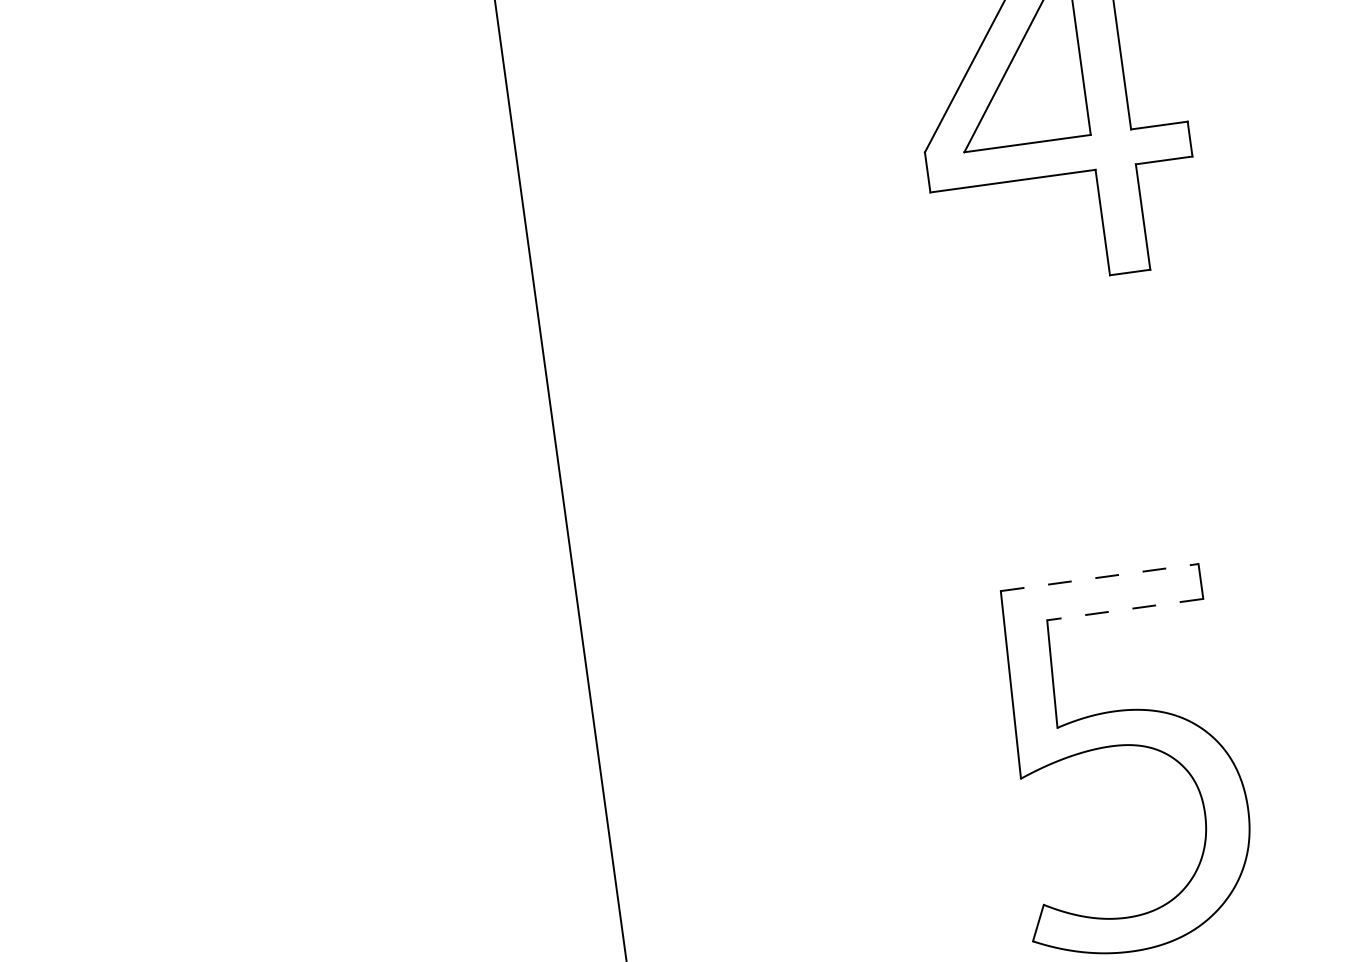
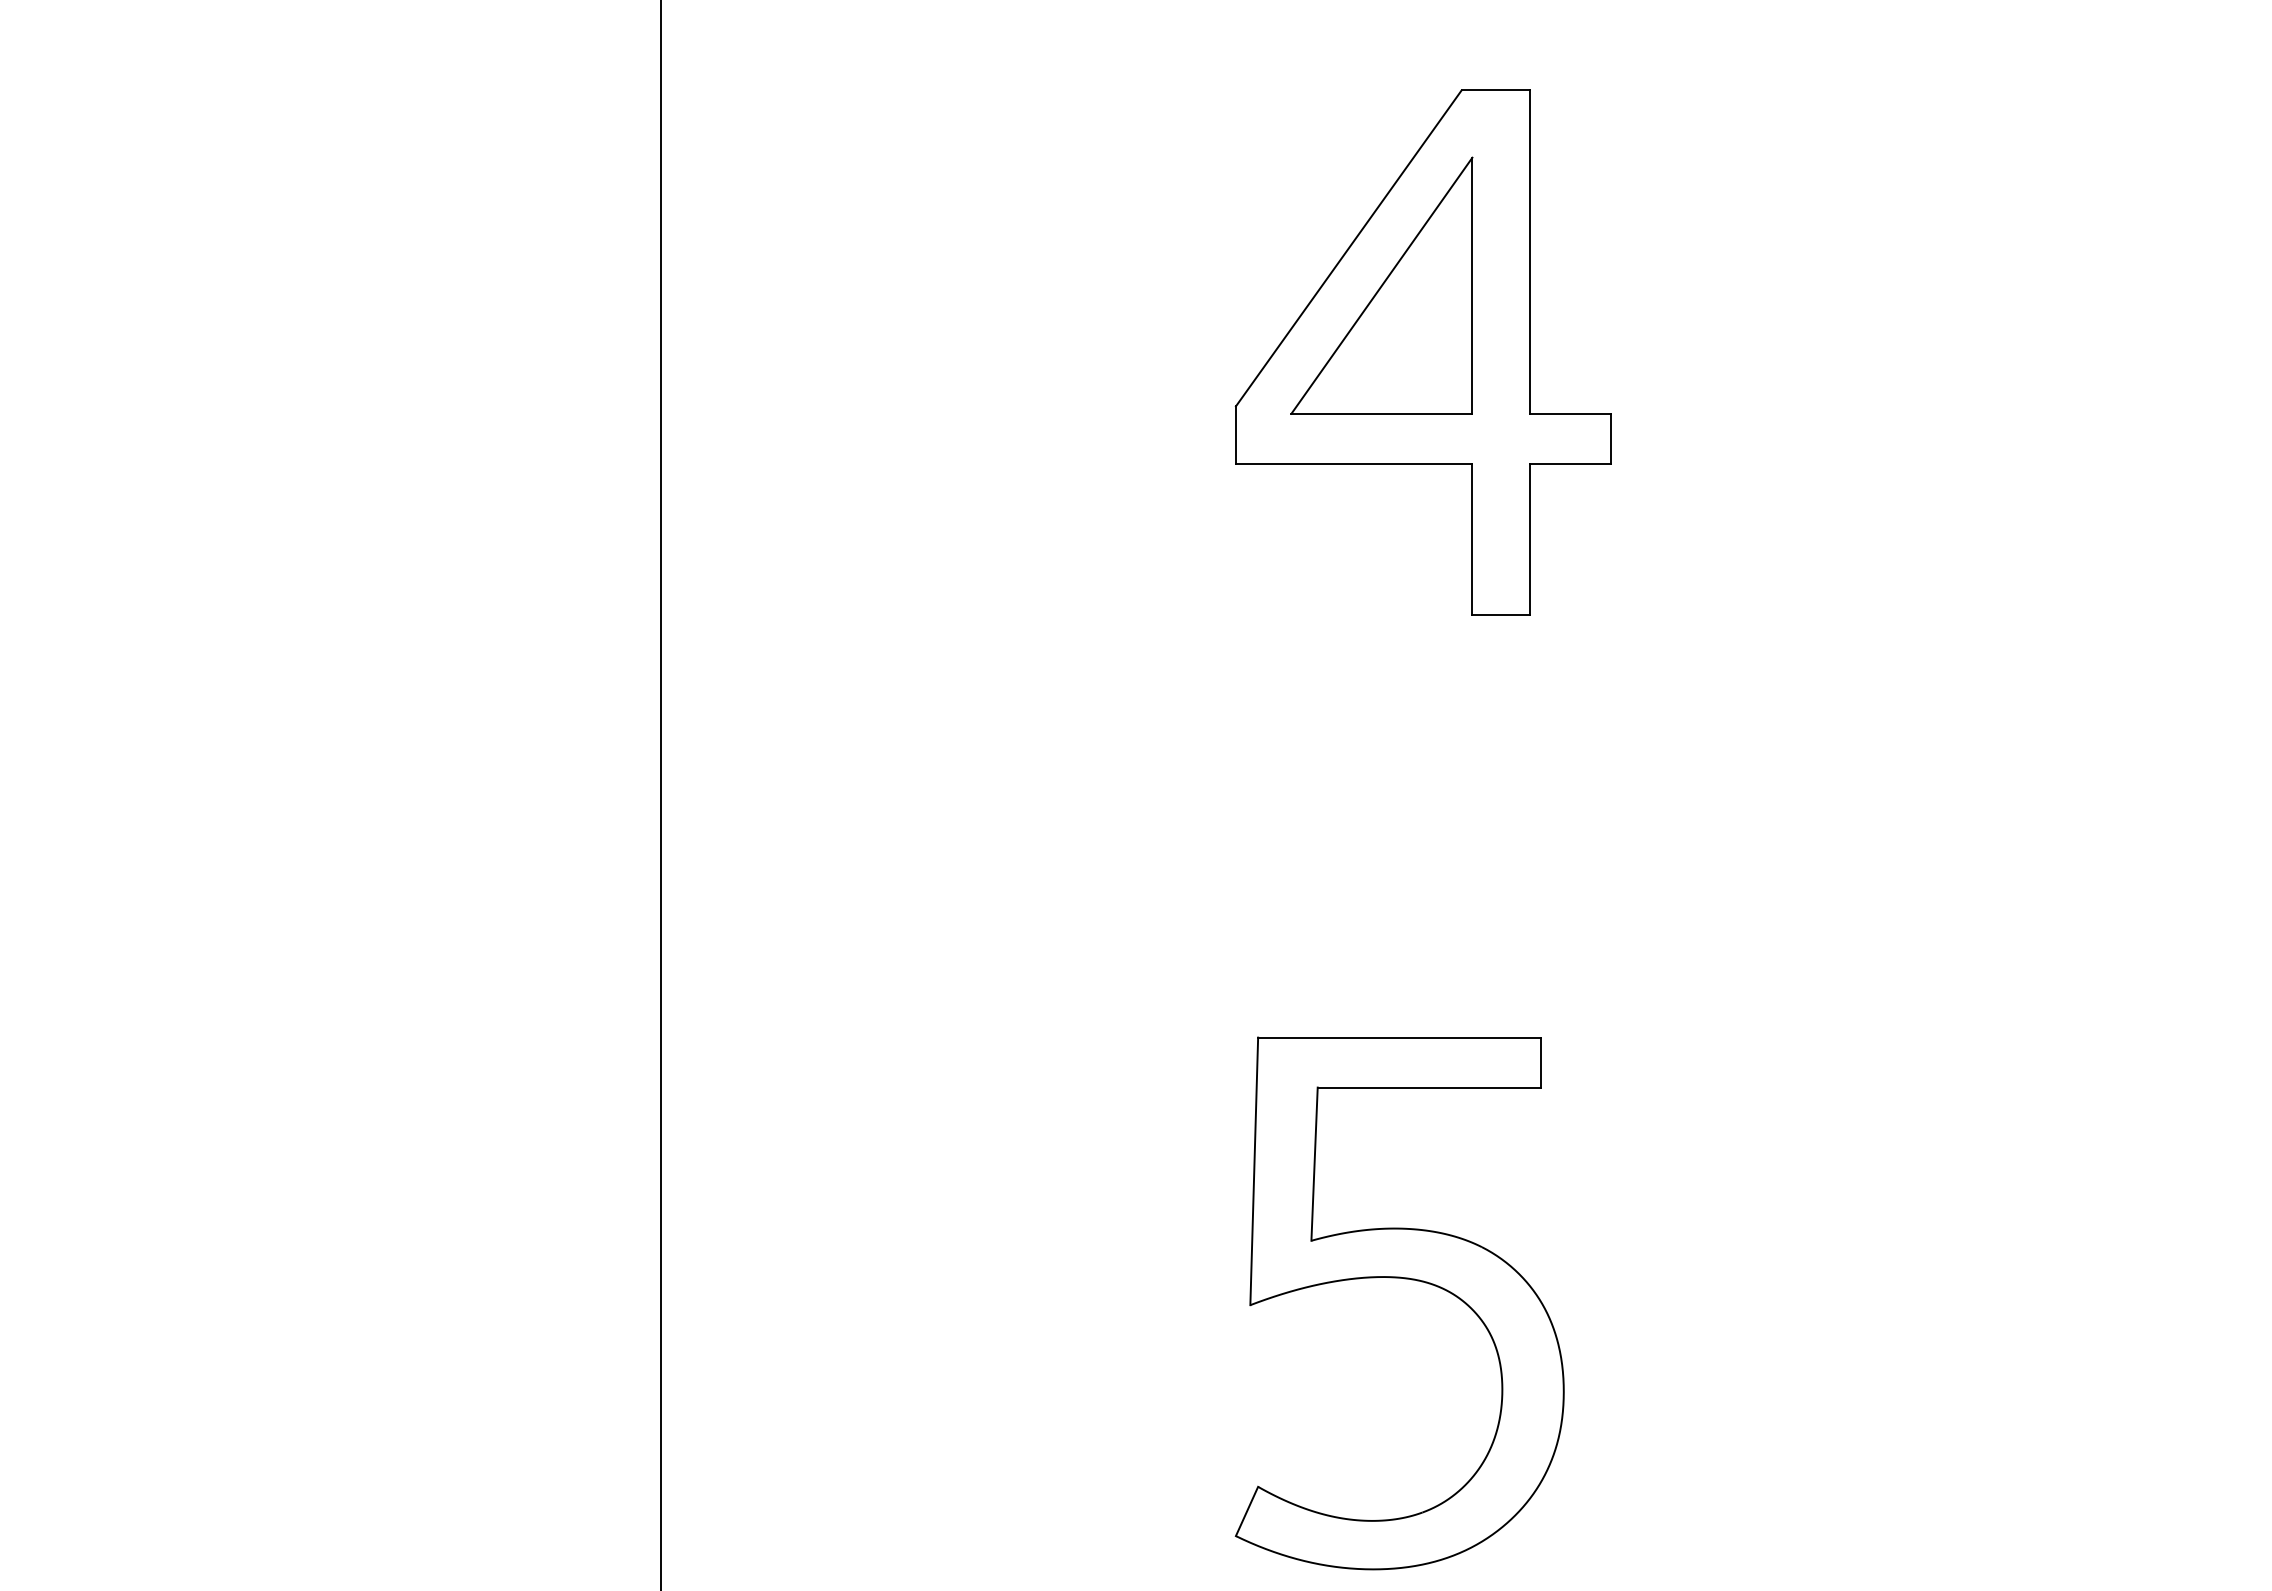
line: (1099, 577) -> (1399, 1037), dashed -> solid
line: (1125, 609) -> (1429, 1087), dashed -> solid

